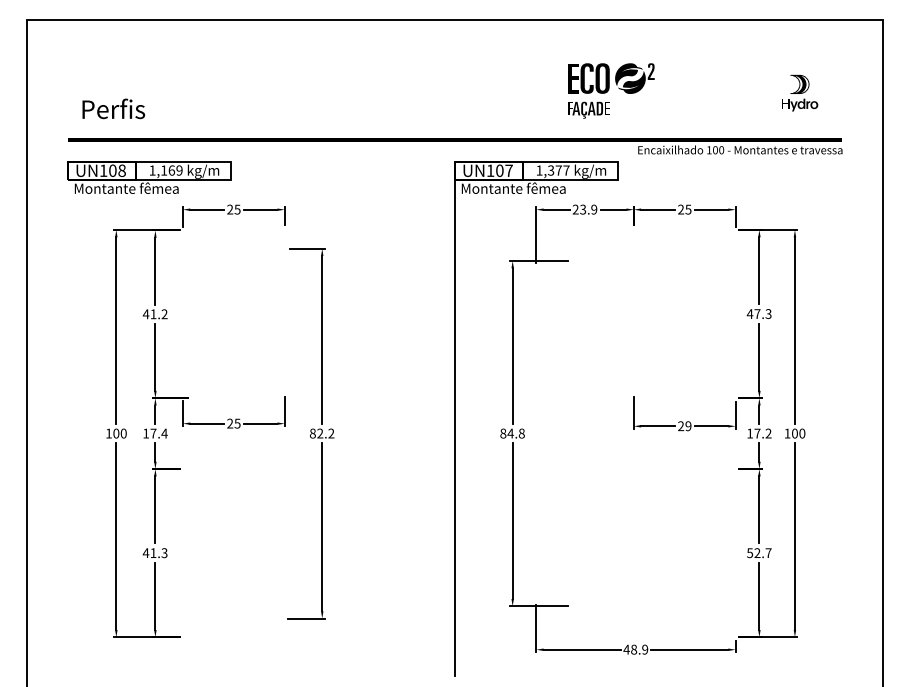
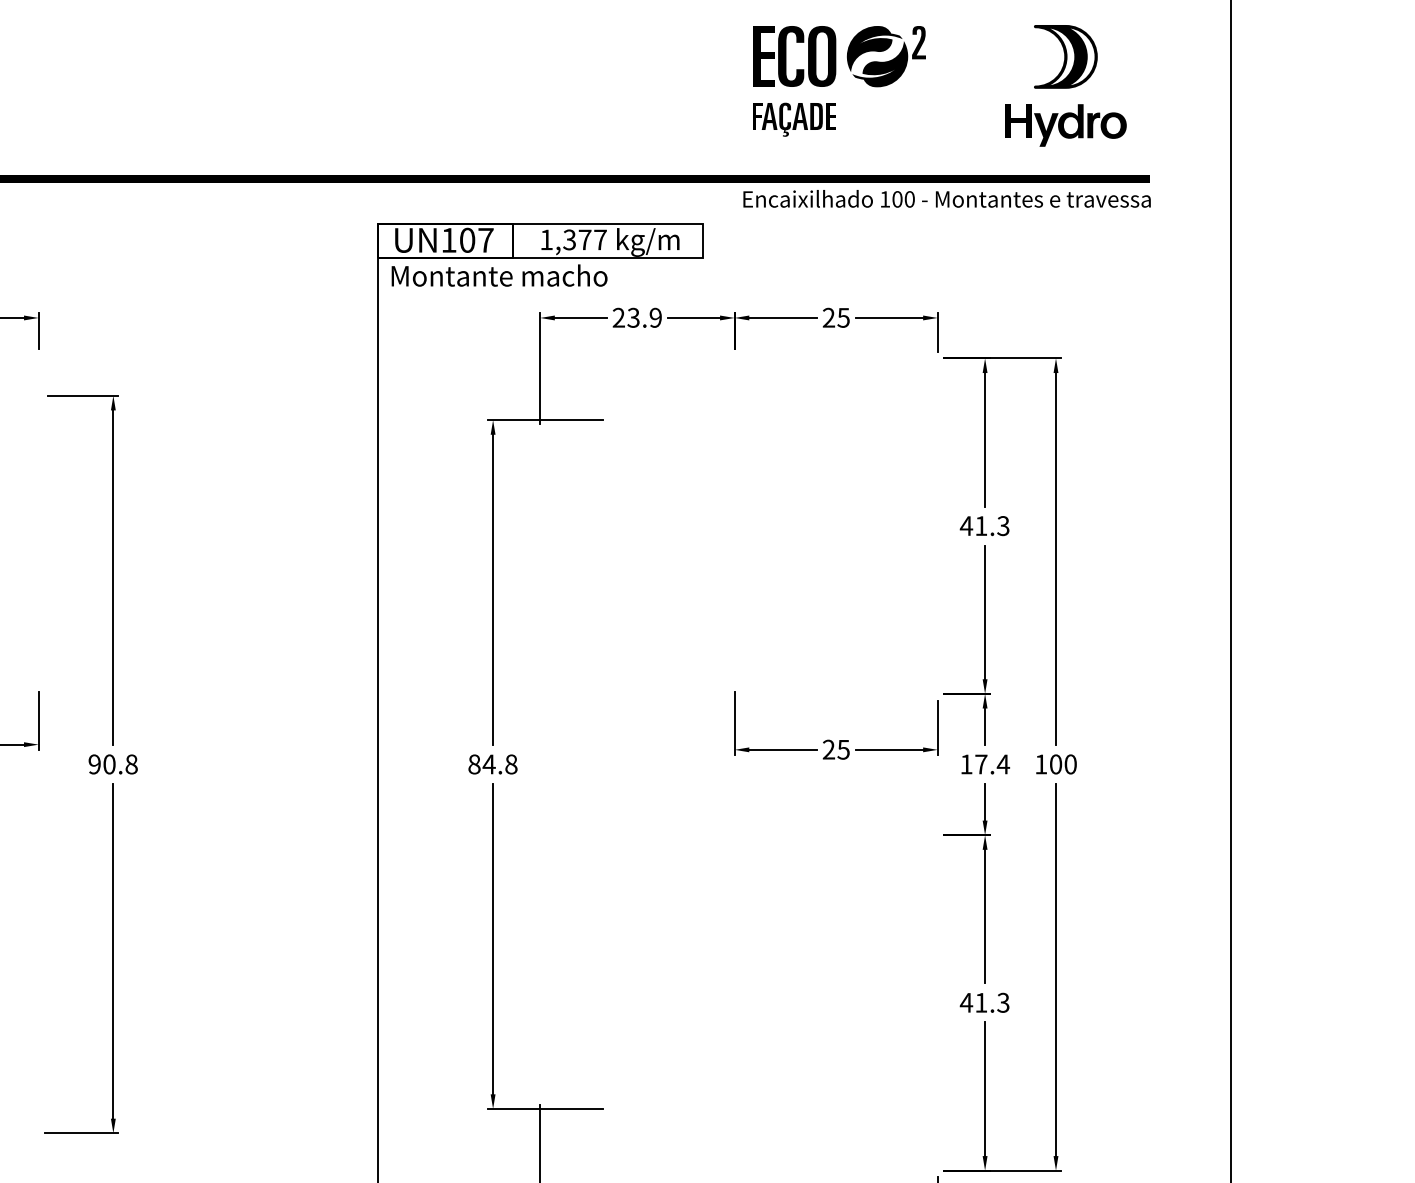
part: (611, 90) -> (839, 80), moved
part: (799, 92) -> (1065, 84), size x1.67
text: (547, 187) -> (562, 273), Montante fêmea -> Montante macho
text: (757, 313) -> (981, 524), 47.3 -> 41.3
text: (688, 425) -> (843, 748), 29 -> 25
text: (321, 433) -> (111, 764), 82.2 -> 90.8
text: (768, 433) -> (1003, 764), 17.2 -> 17.4
text: (758, 553) -> (983, 1003), 52.7 -> 41.3

